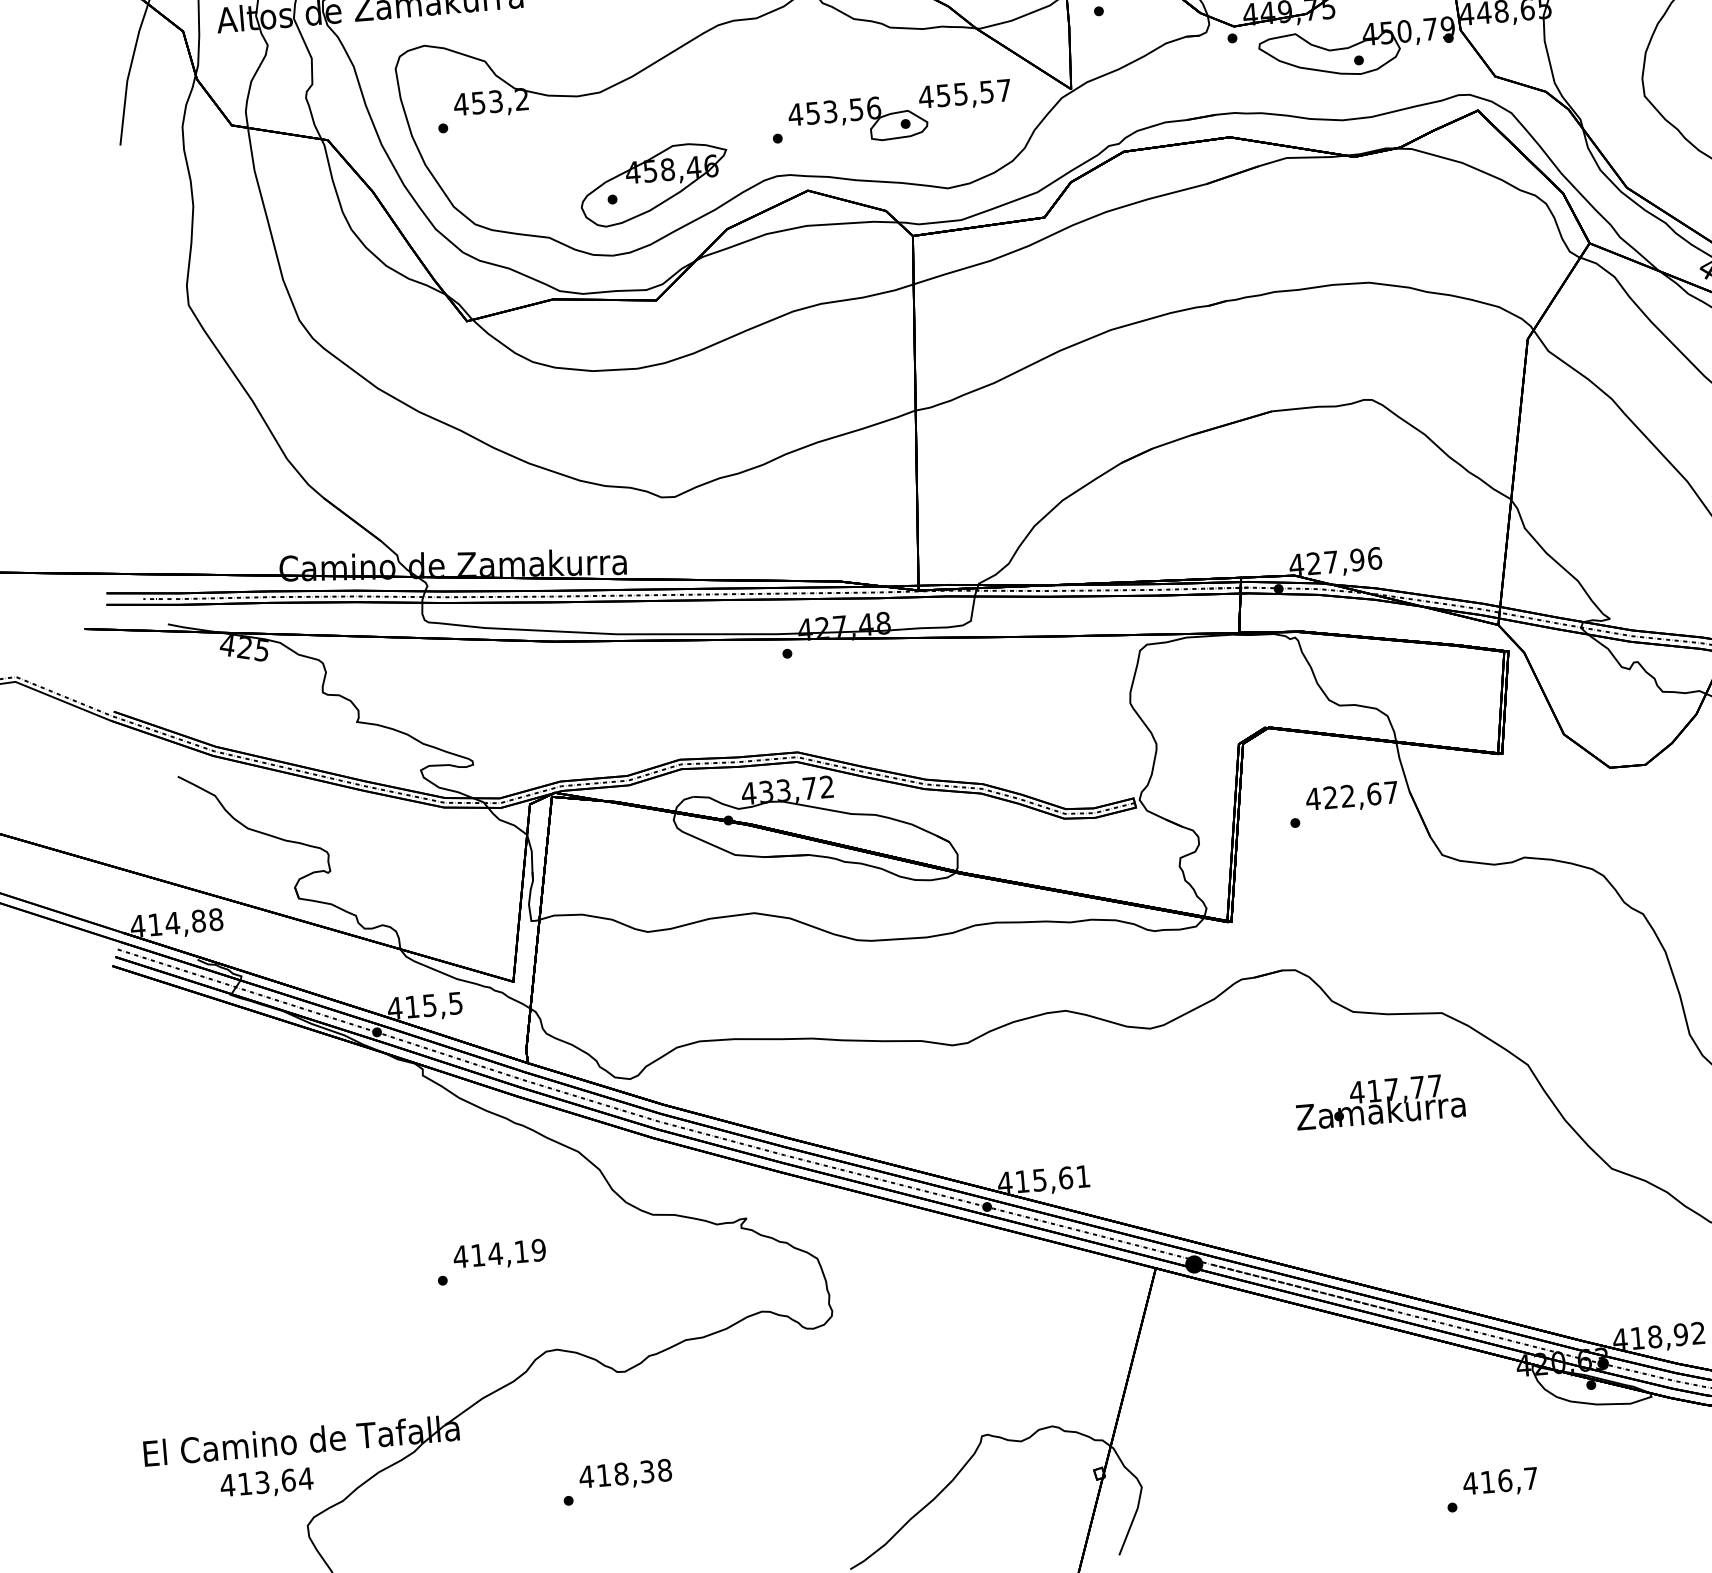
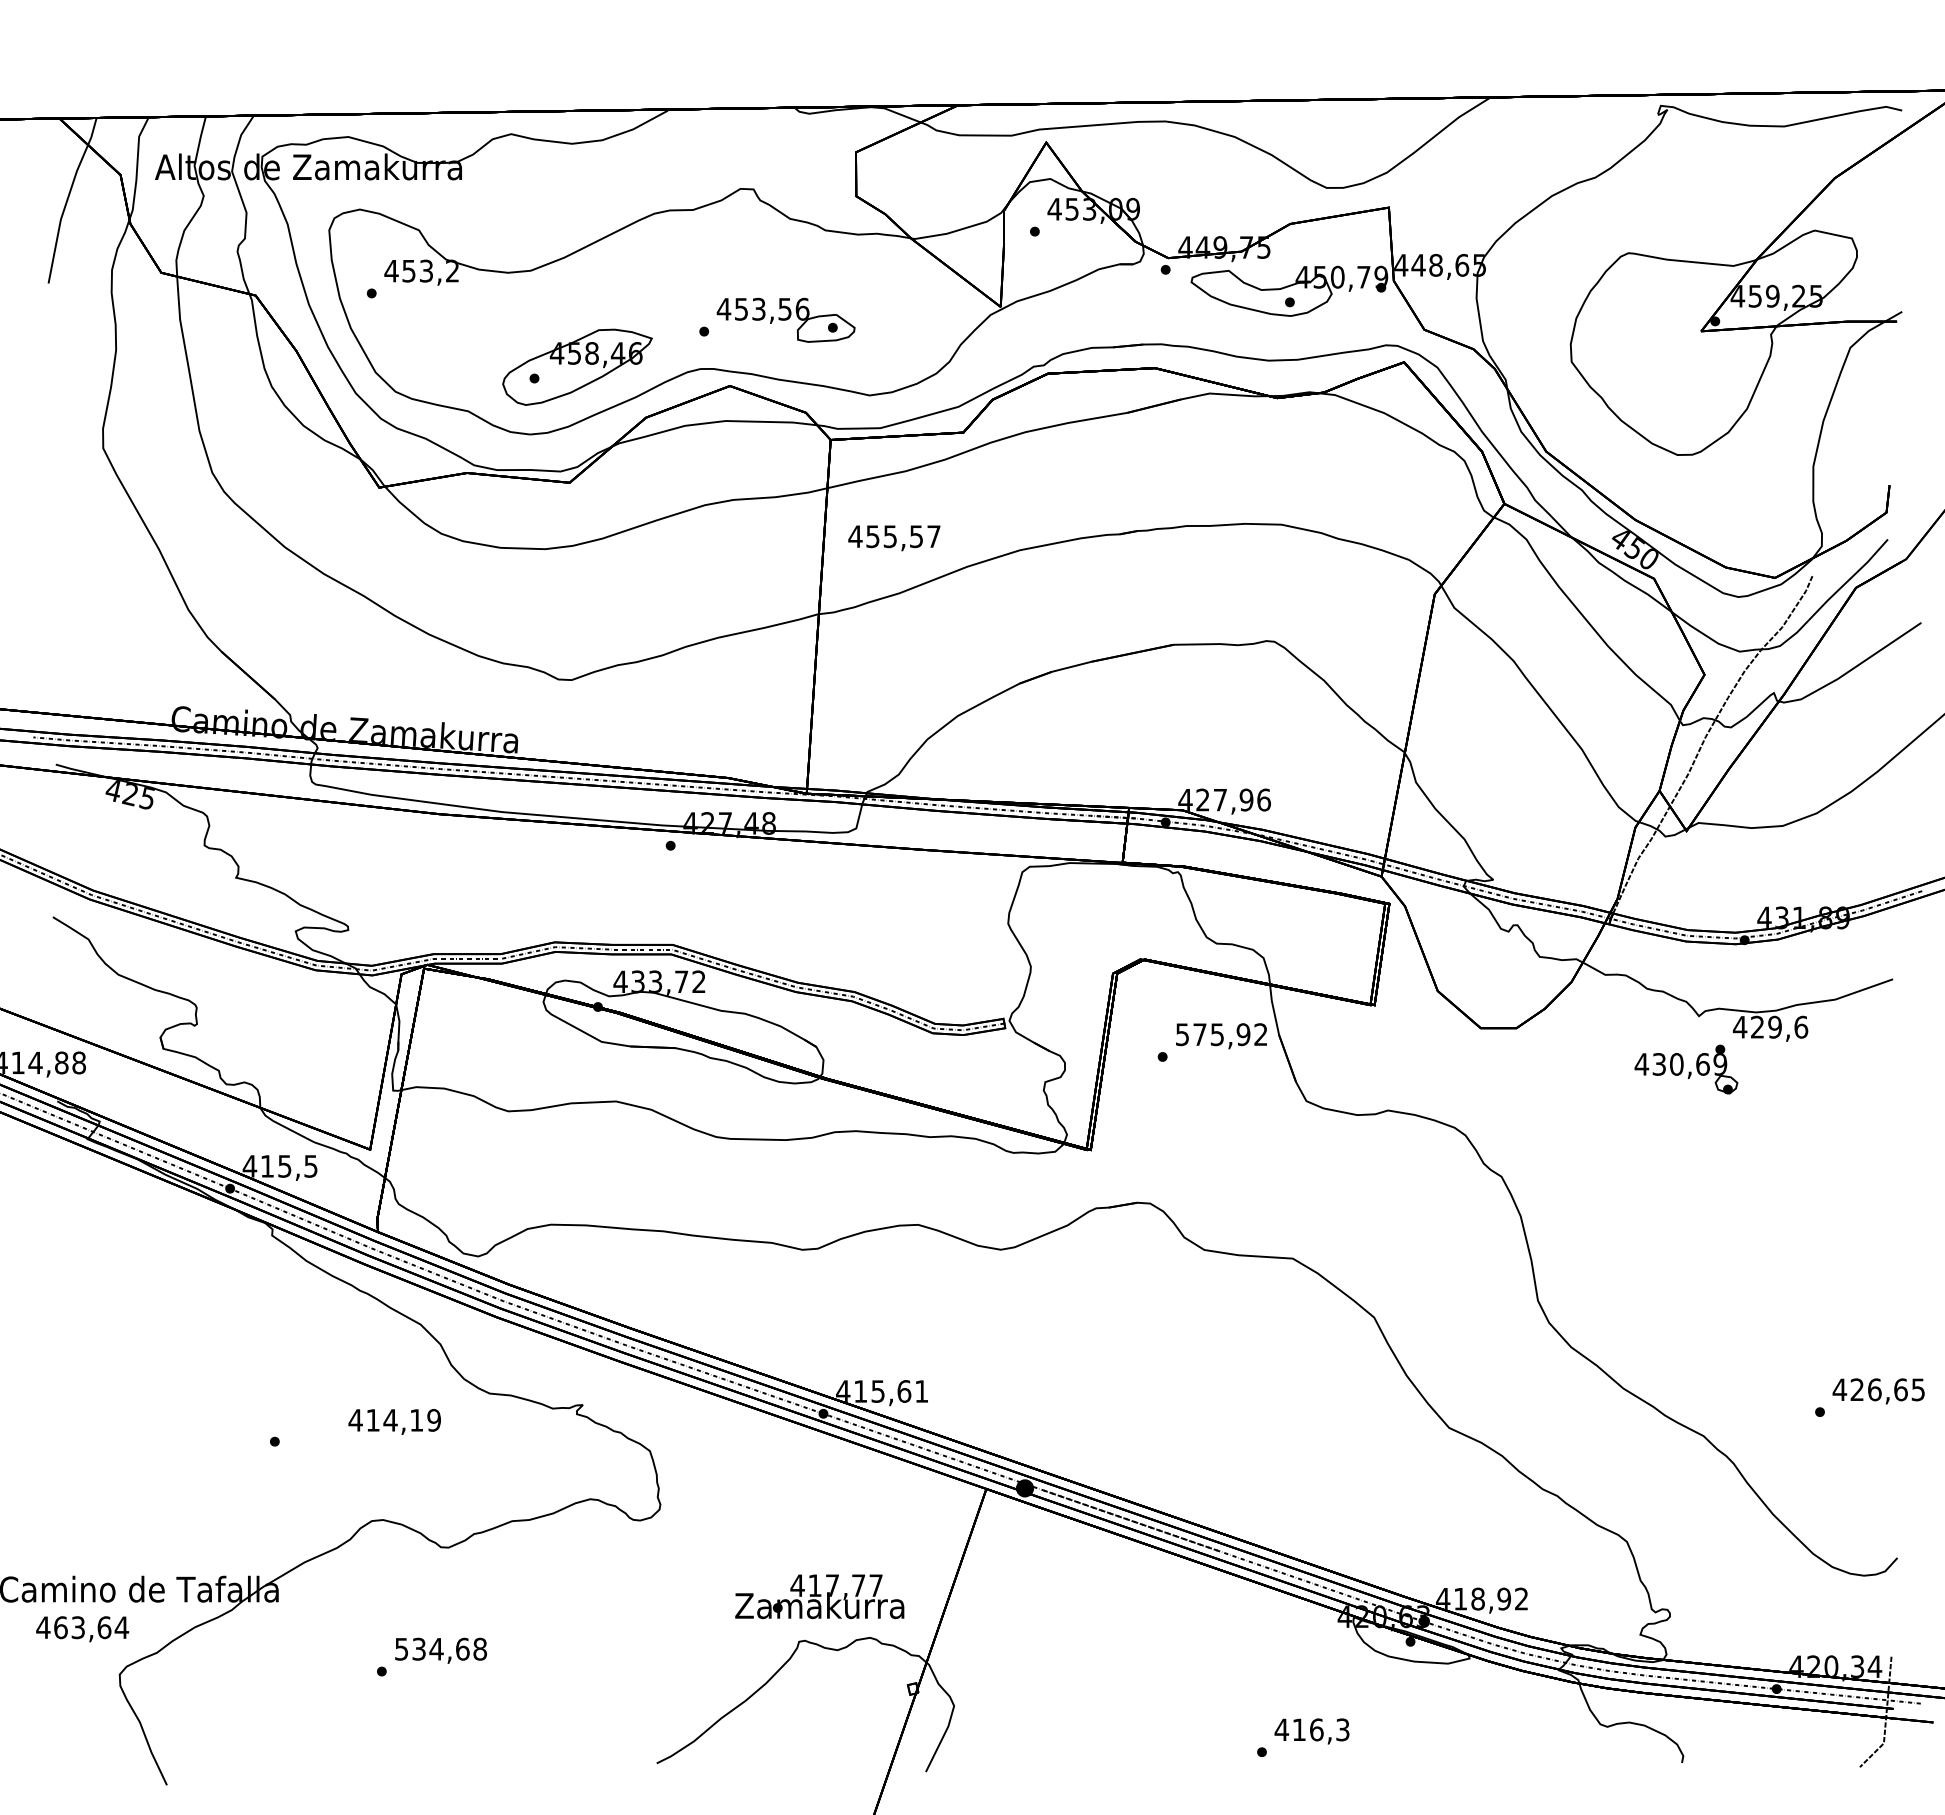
text: (965, 95) -> (894, 538), moved
text: (1352, 795) -> (1221, 1034), 422,67 -> 575,92
text: (1379, 1101) -> (819, 1596), moved
text: (499, 1254) -> (394, 1421), moved
text: (616, 1473) -> (431, 1648), 418,38 -> 534,68
text: (1530, 1478) -> (1342, 1729), 416,7 -> 416,3
text: (244, 1483) -> (60, 1627), 413,64 -> 463,64

